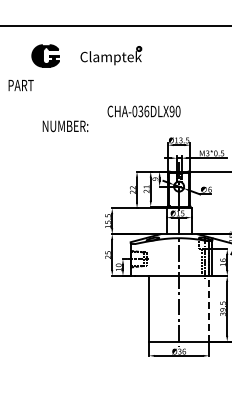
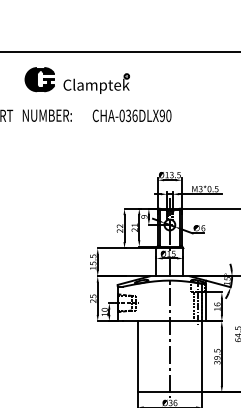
part: (45, 55) -> (39, 79), moved
text: (143, 111) -> (131, 115), moved
text: (65, 126) -> (47, 115), moved
line: (209, 308) -> (202, 356), dashed -> solid

